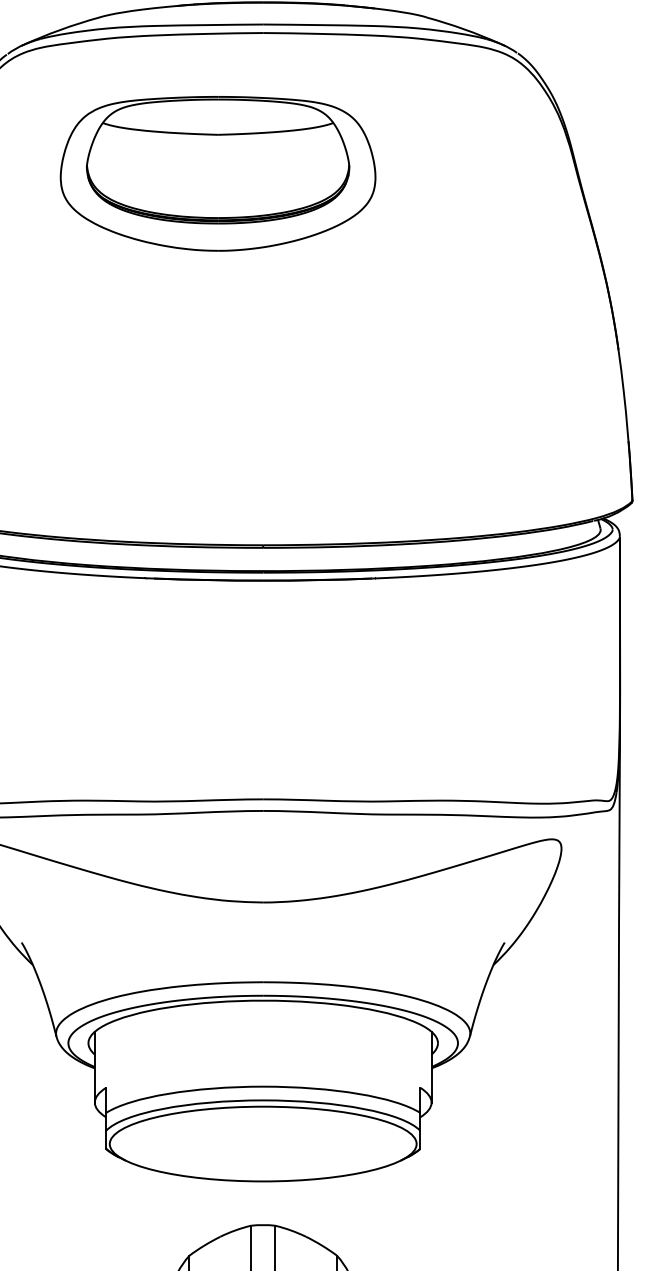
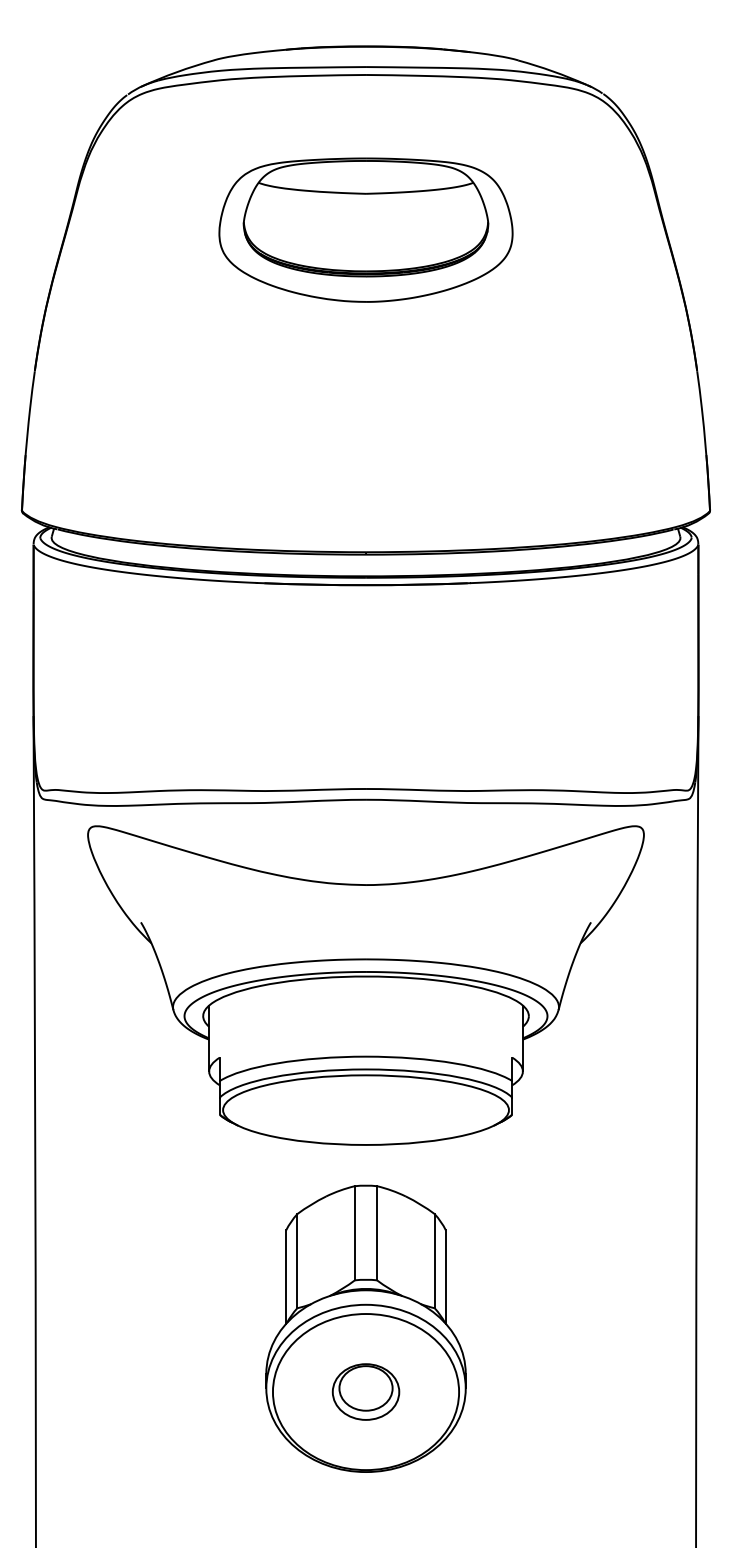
part: (217, 173) -> (365, 229), moved

